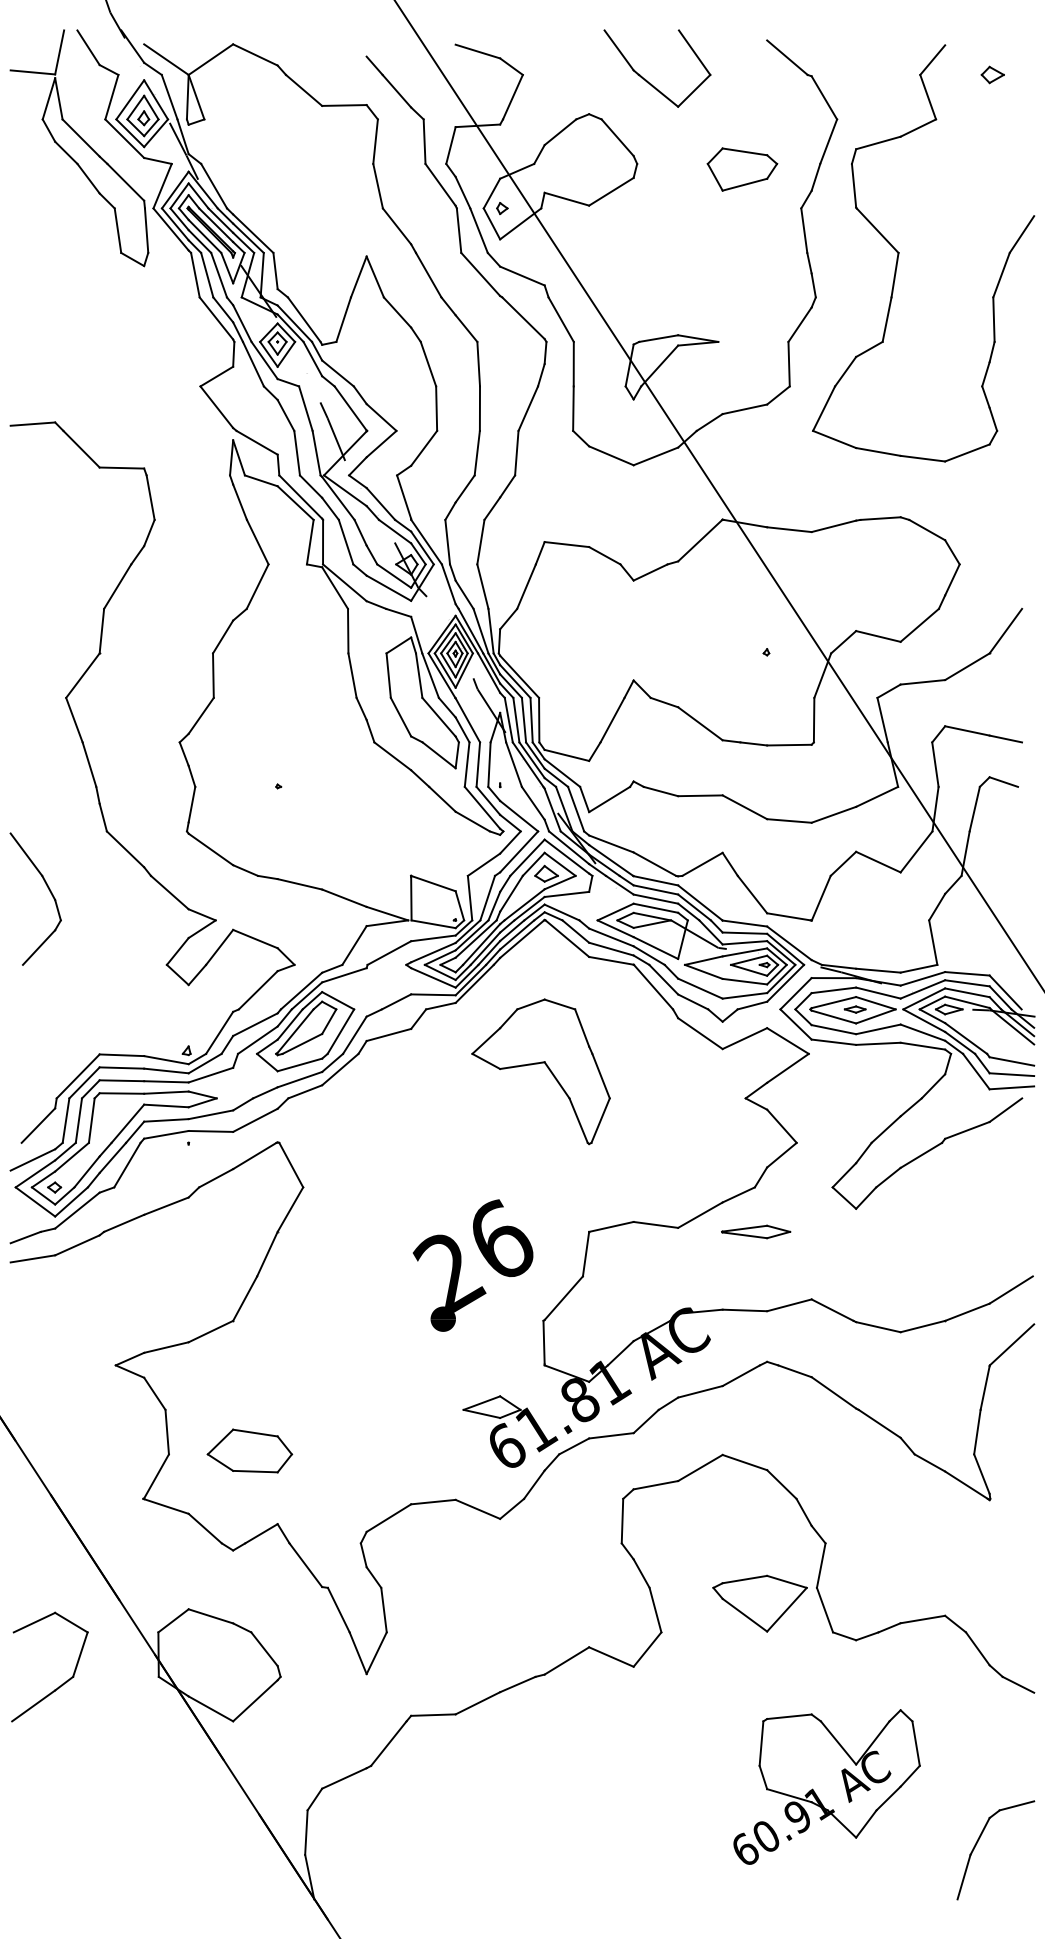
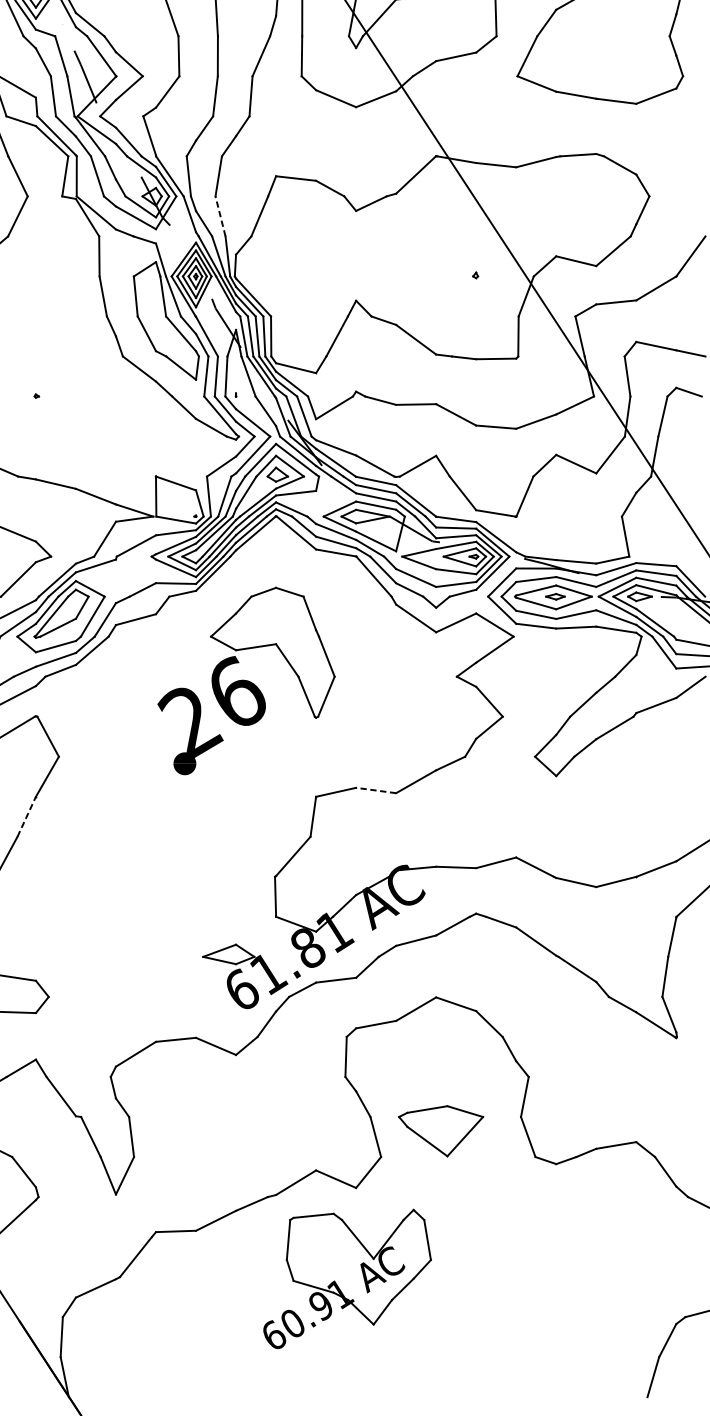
line: (482, 586) -> (220, 216), solid -> dashed
line: (655, 1224) -> (375, 790), solid -> dashed
part: (756, 1231) -> (466, 796), removed
line: (267, 1253) -> (26, 816), solid -> dashed
text: (472, 1265) -> (211, 715), moved
part: (759, 1603) -> (440, 1131), moved
part: (826, 1786) -> (347, 1278), moved

